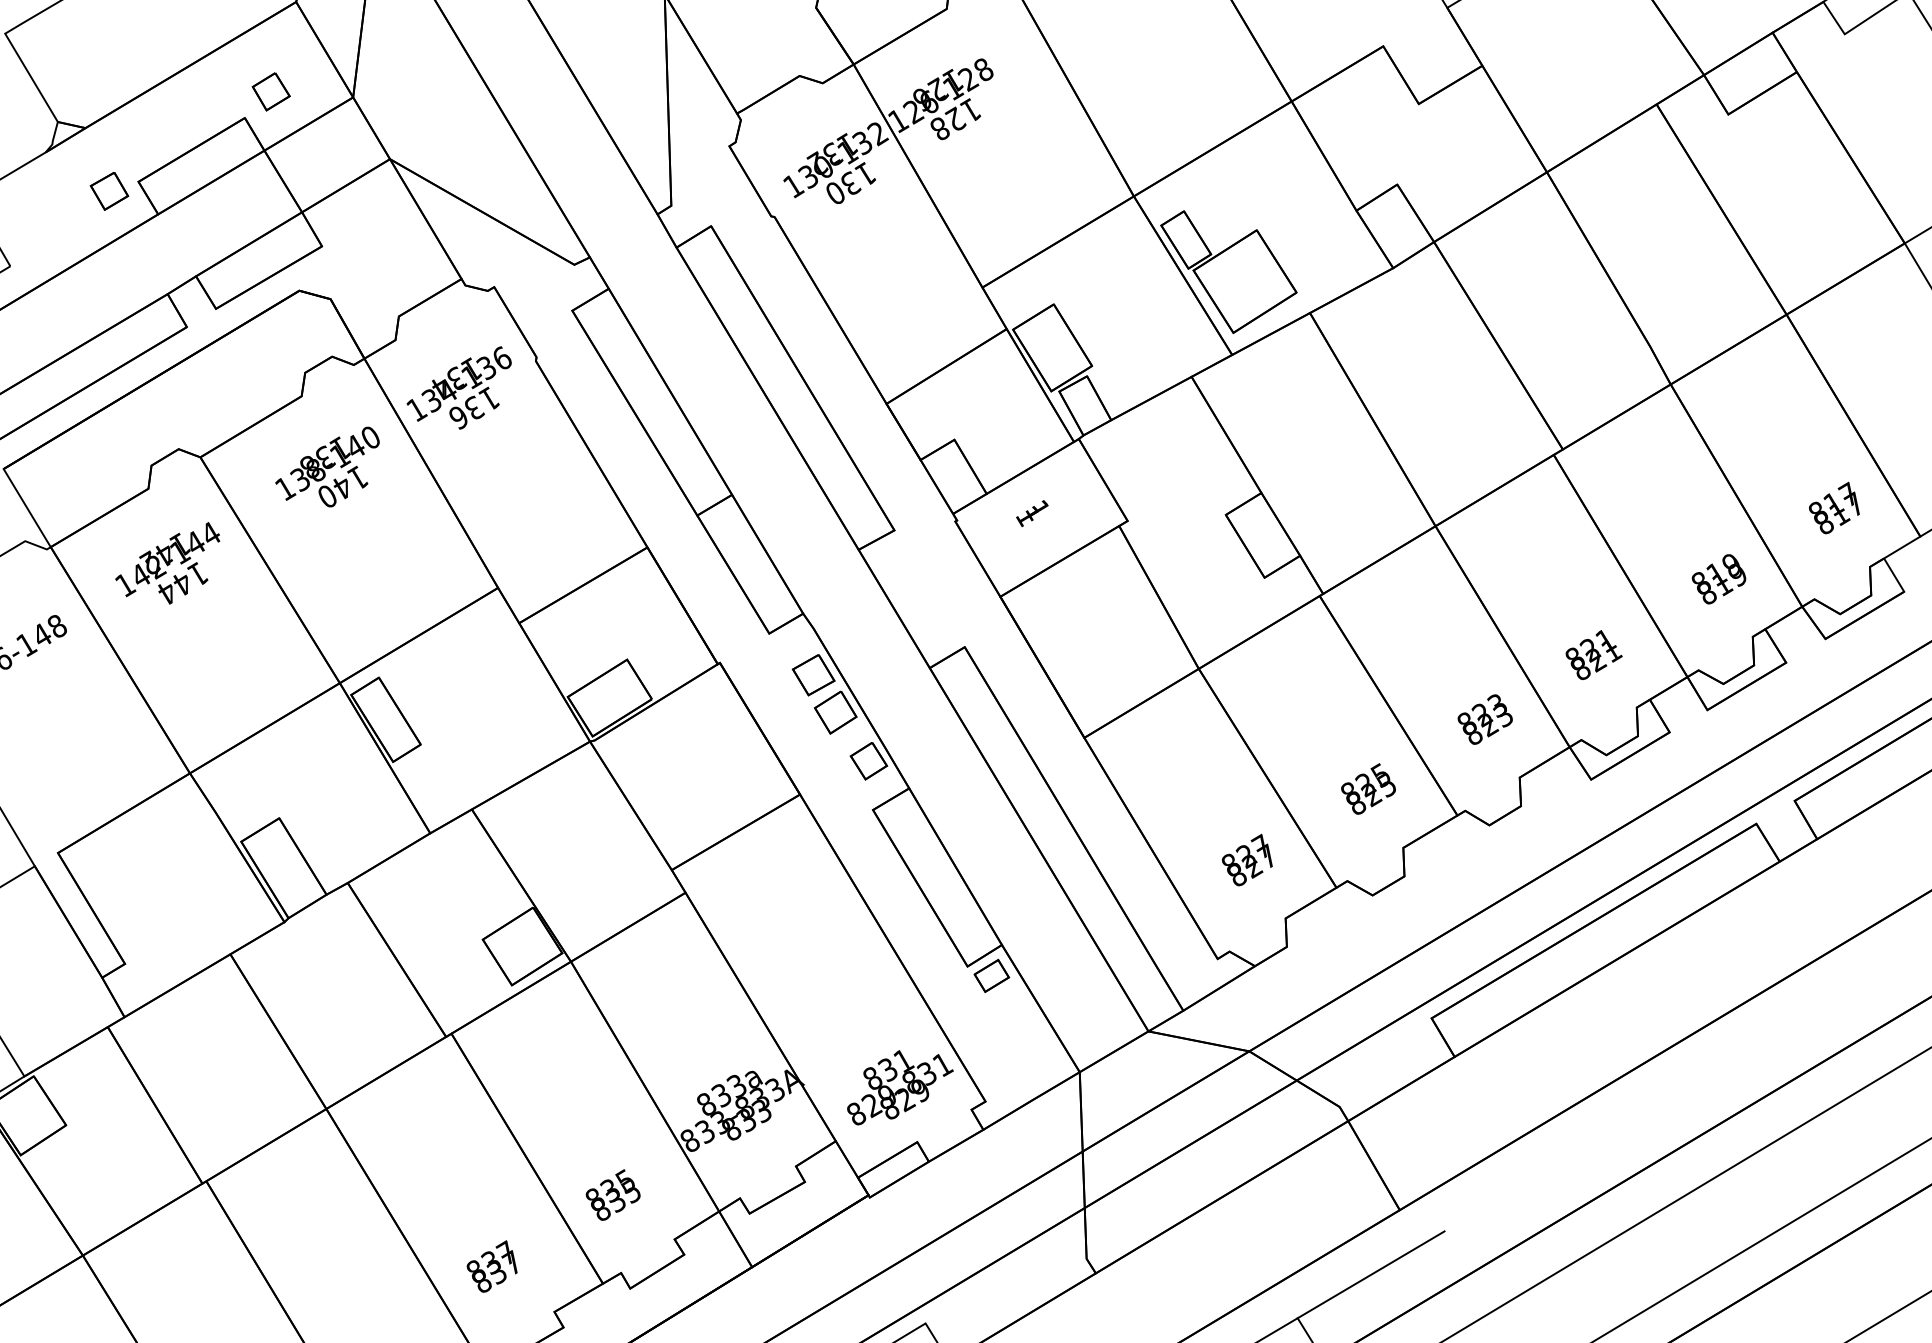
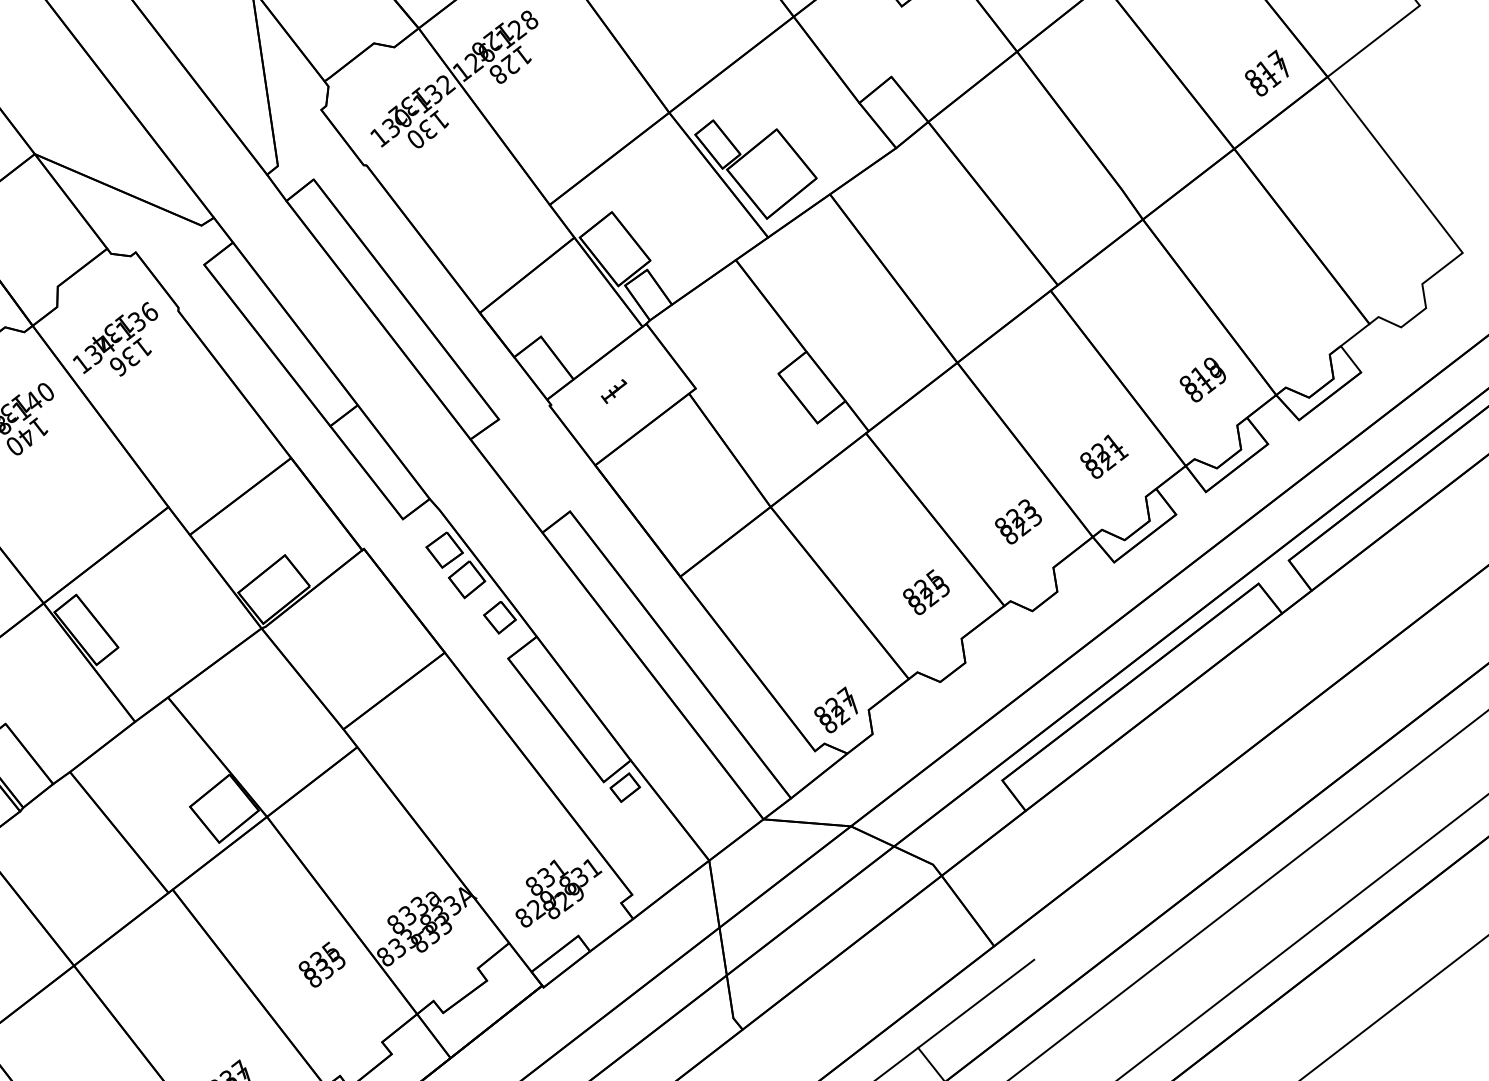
text: (1834, 507) -> (1266, 72), moved
text: (1247, 859) -> (835, 709), moved
text: (612, 1194) -> (321, 964), moved

